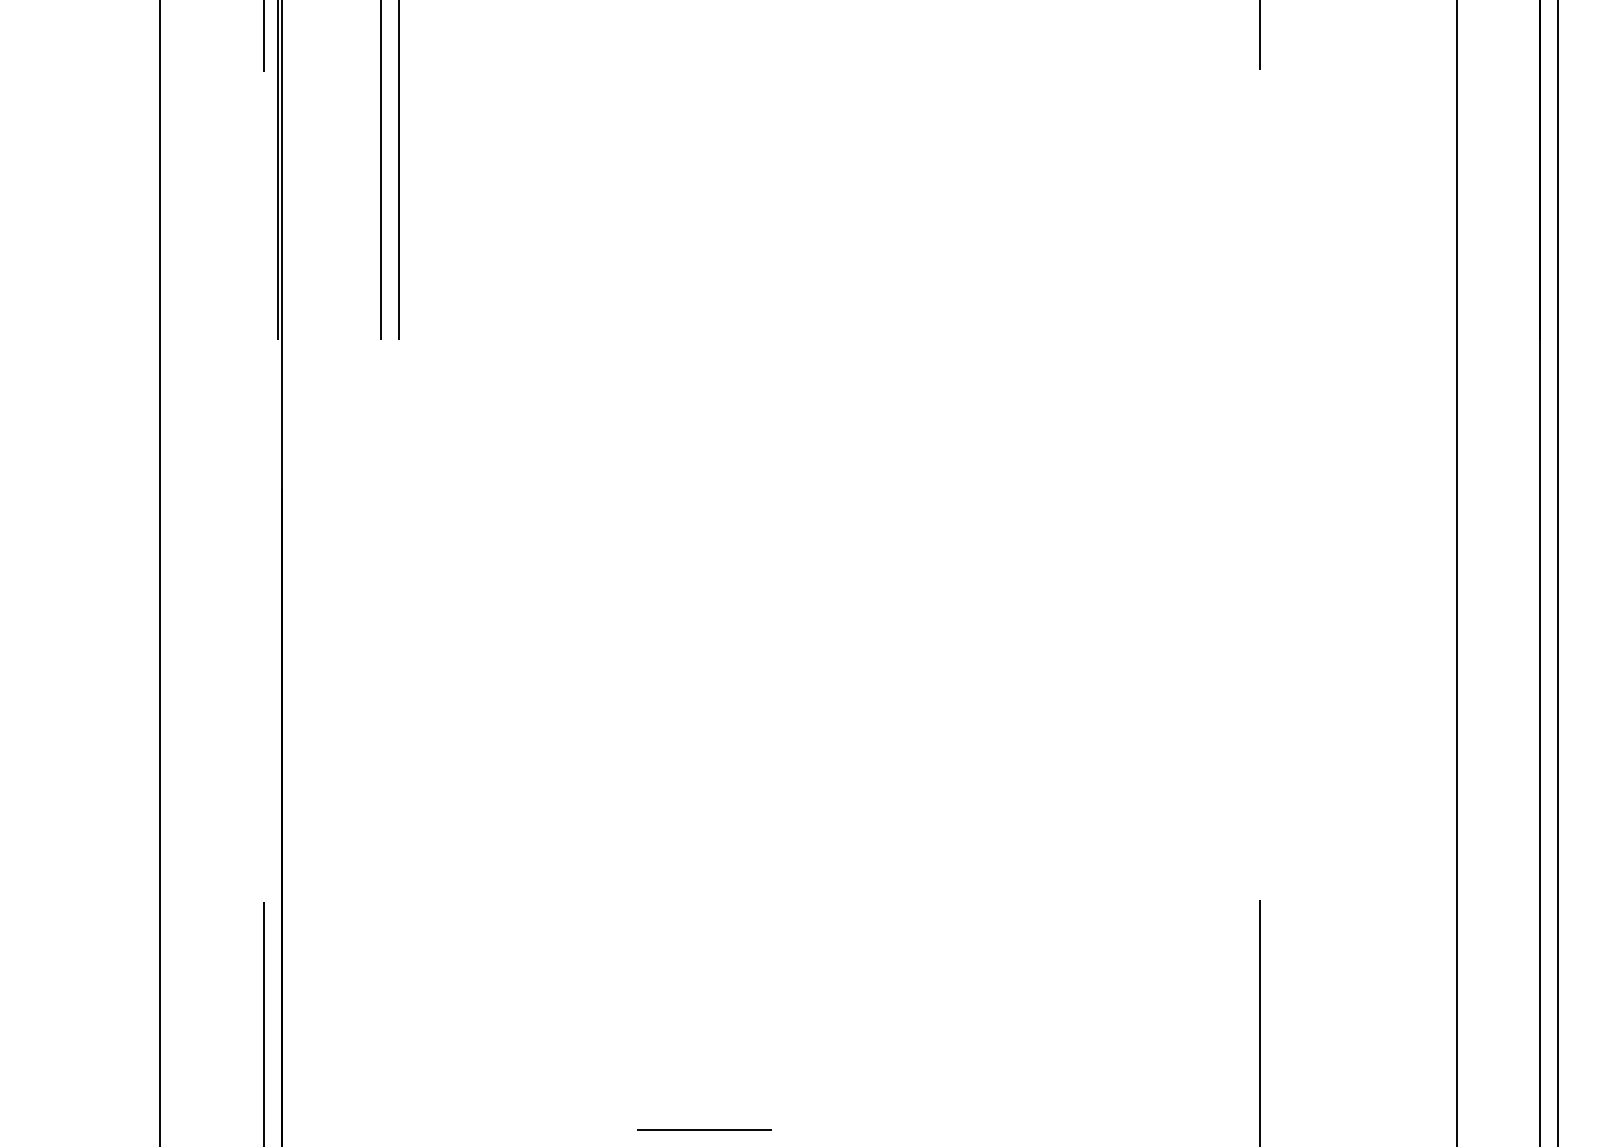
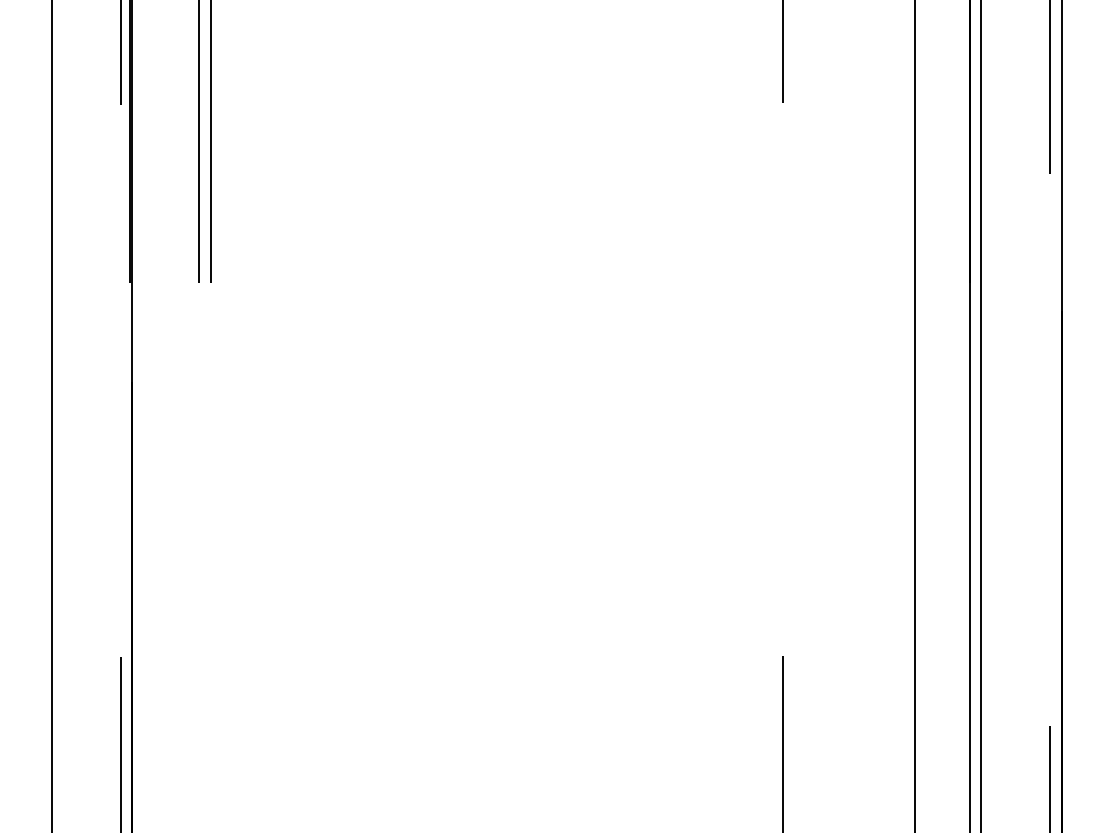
line: (704, 1128) -> (413, 807), removed

